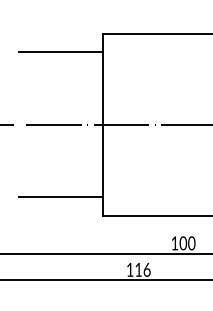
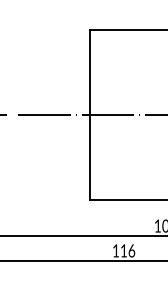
line: (60, 52) -> (50, 47), removed
line: (60, 197) -> (50, 183), removed

